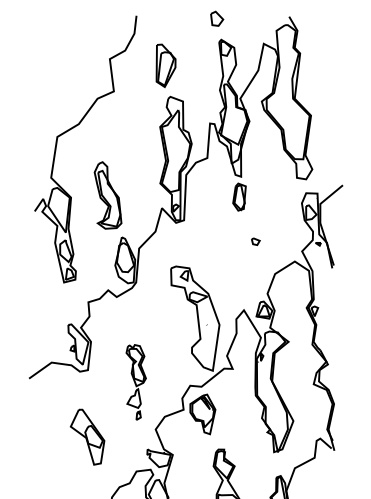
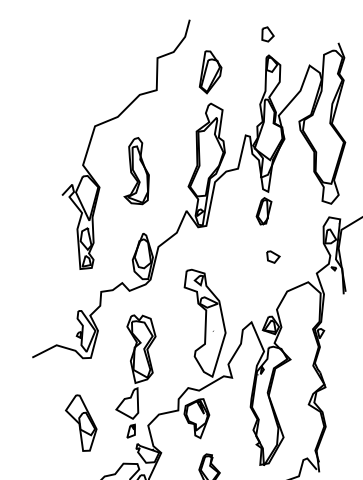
part: (107, 195) -> (138, 171), moved
part: (255, 241) -> (272, 256), size x1.67
part: (136, 382) -> (136, 377), size x1.67

